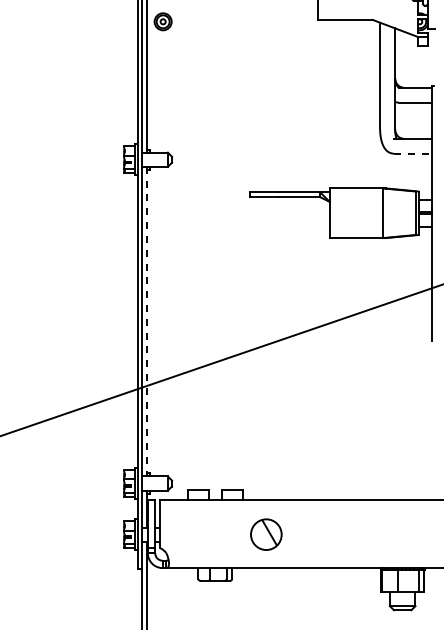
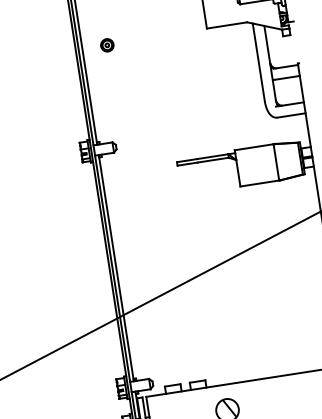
part: (162, 21) -> (106, 45), moved
line: (413, 153) -> (291, 115), dashed -> solid
line: (147, 321) -> (116, 268), dashed -> solid

